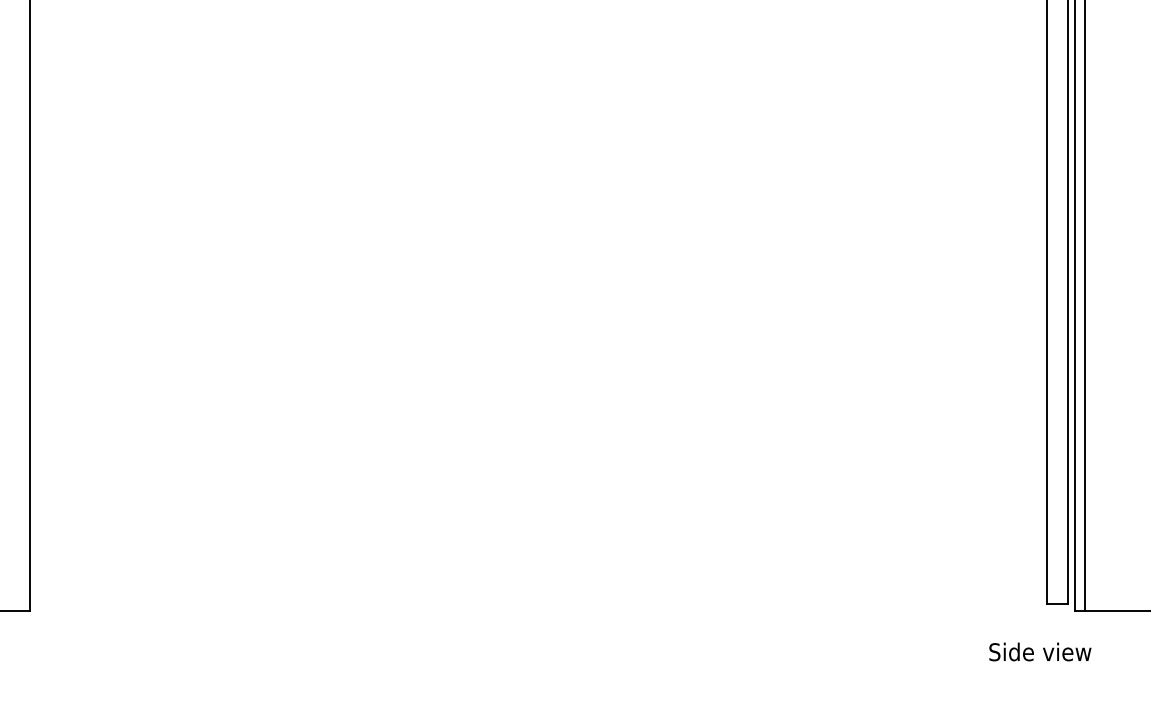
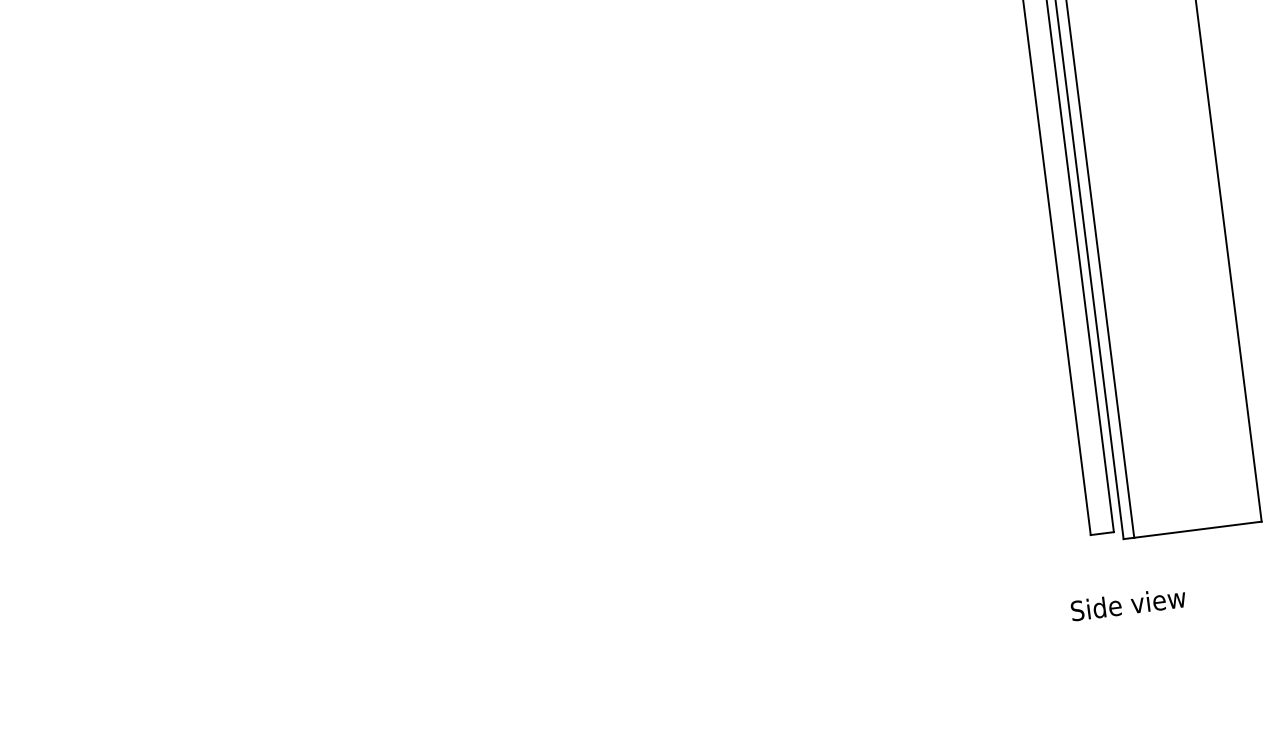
text: (1040, 651) -> (1128, 603), moved

